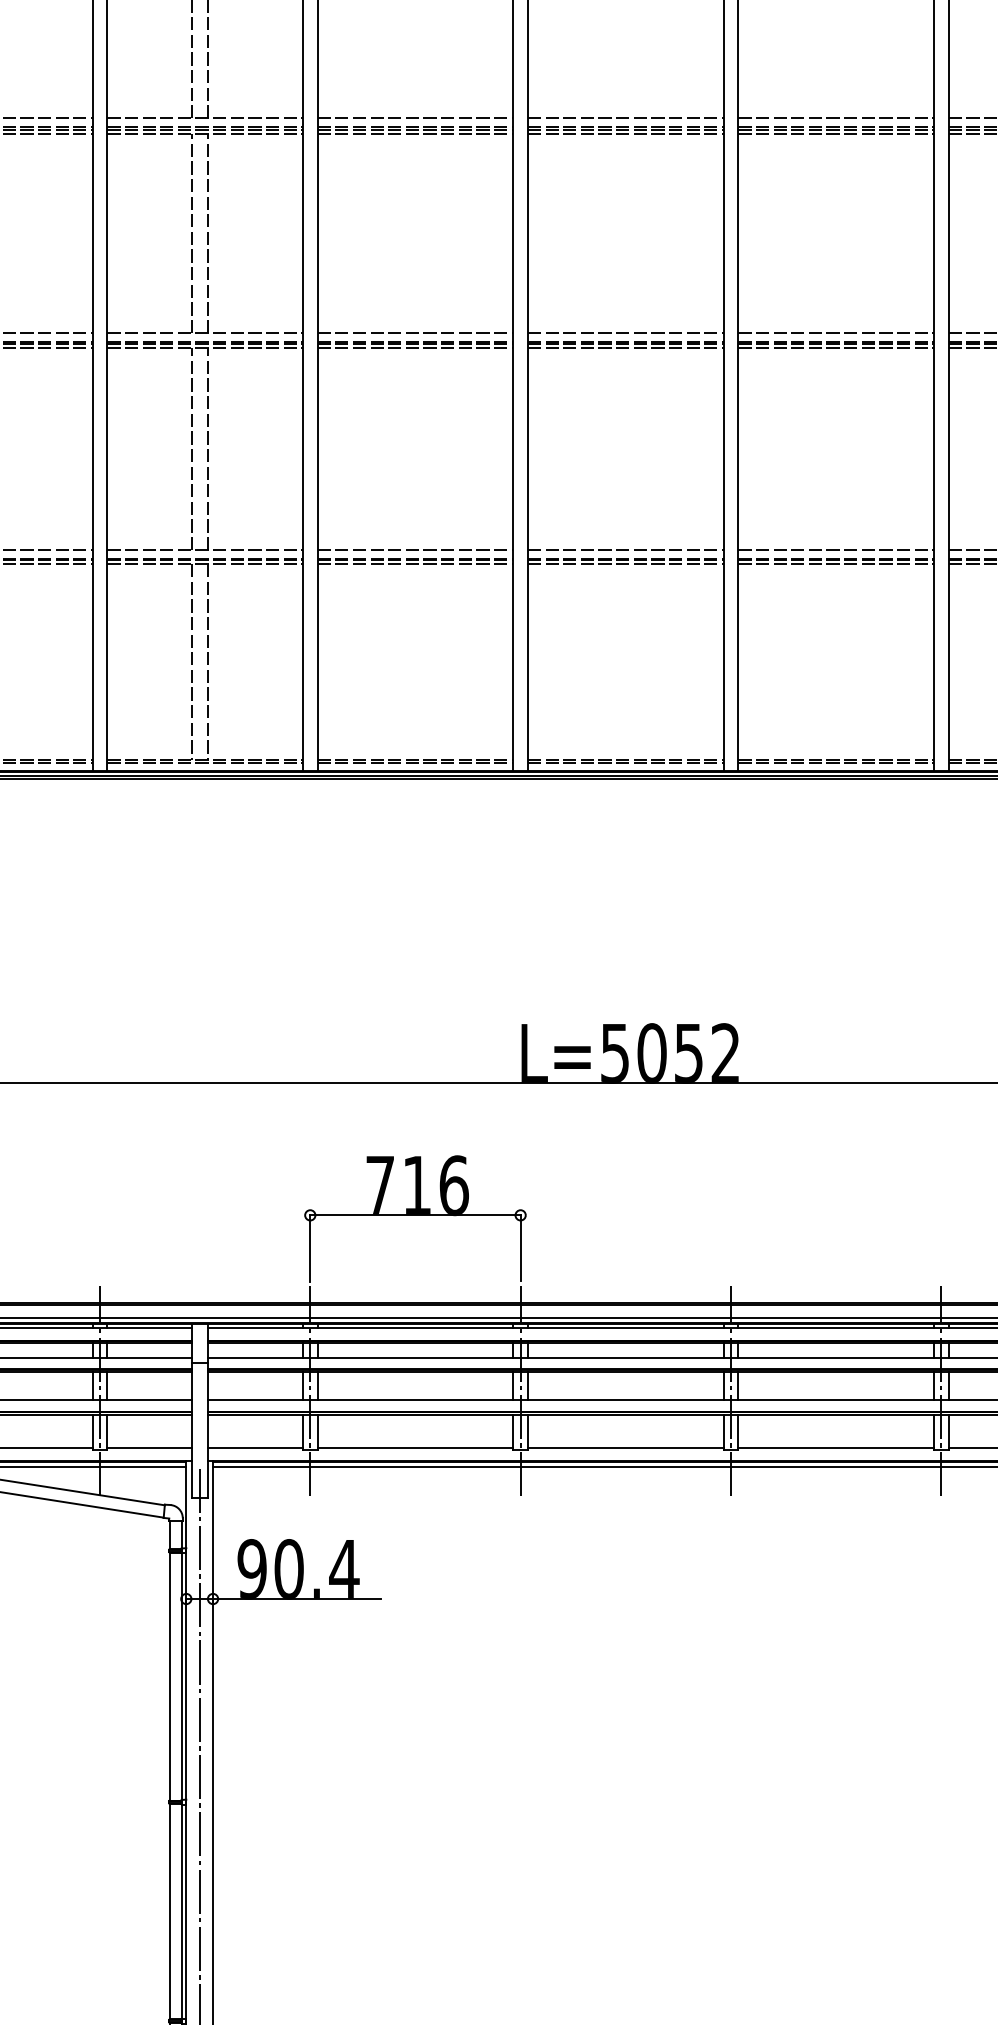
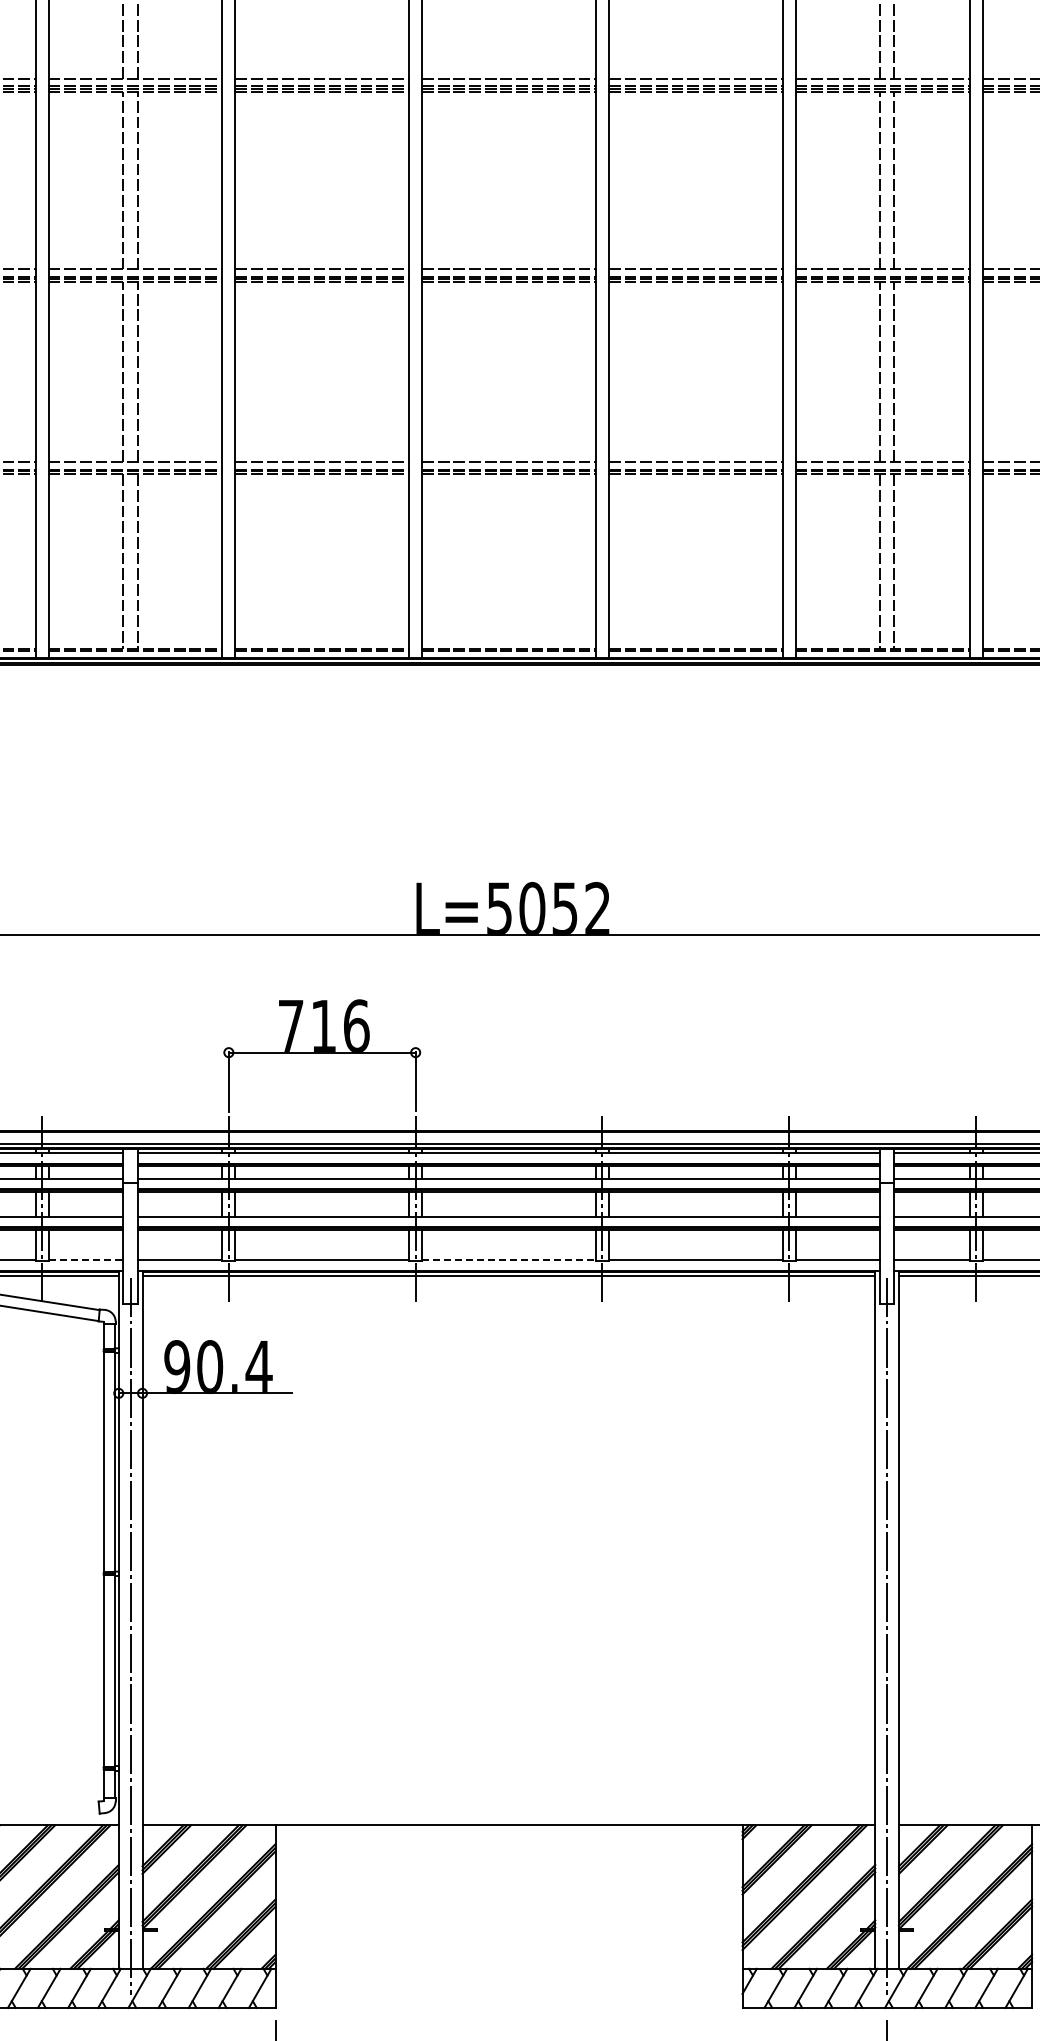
line: (149, 1448) -> (86, 1259), solid -> dashed
line: (626, 1448) -> (509, 1259), solid -> dashed

